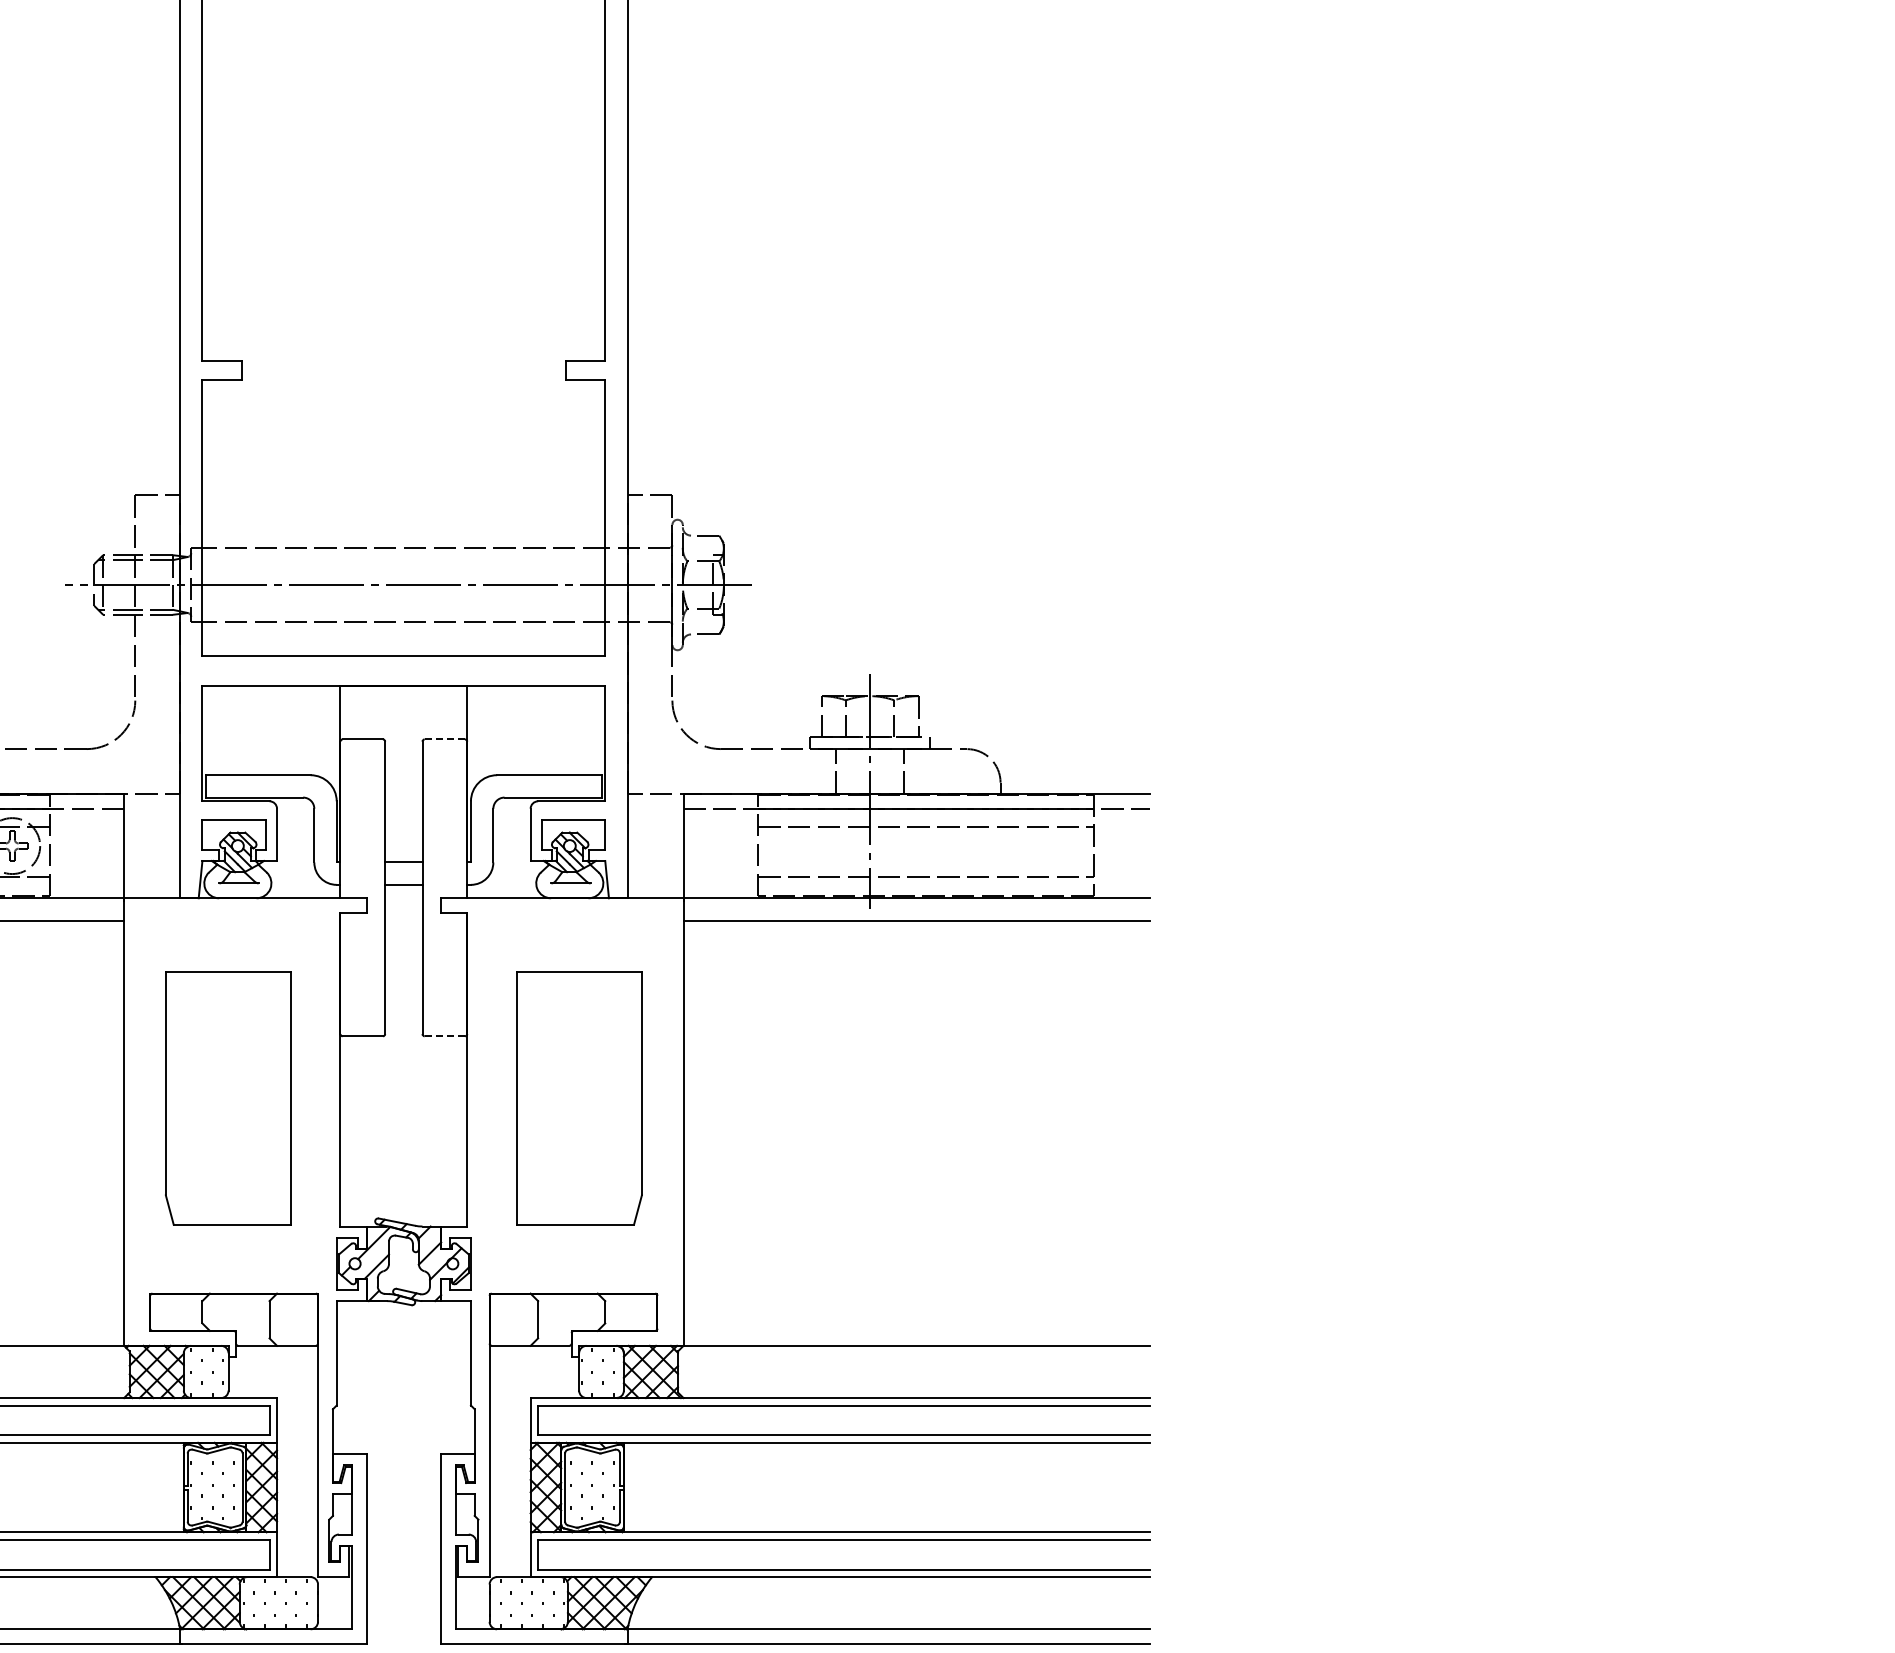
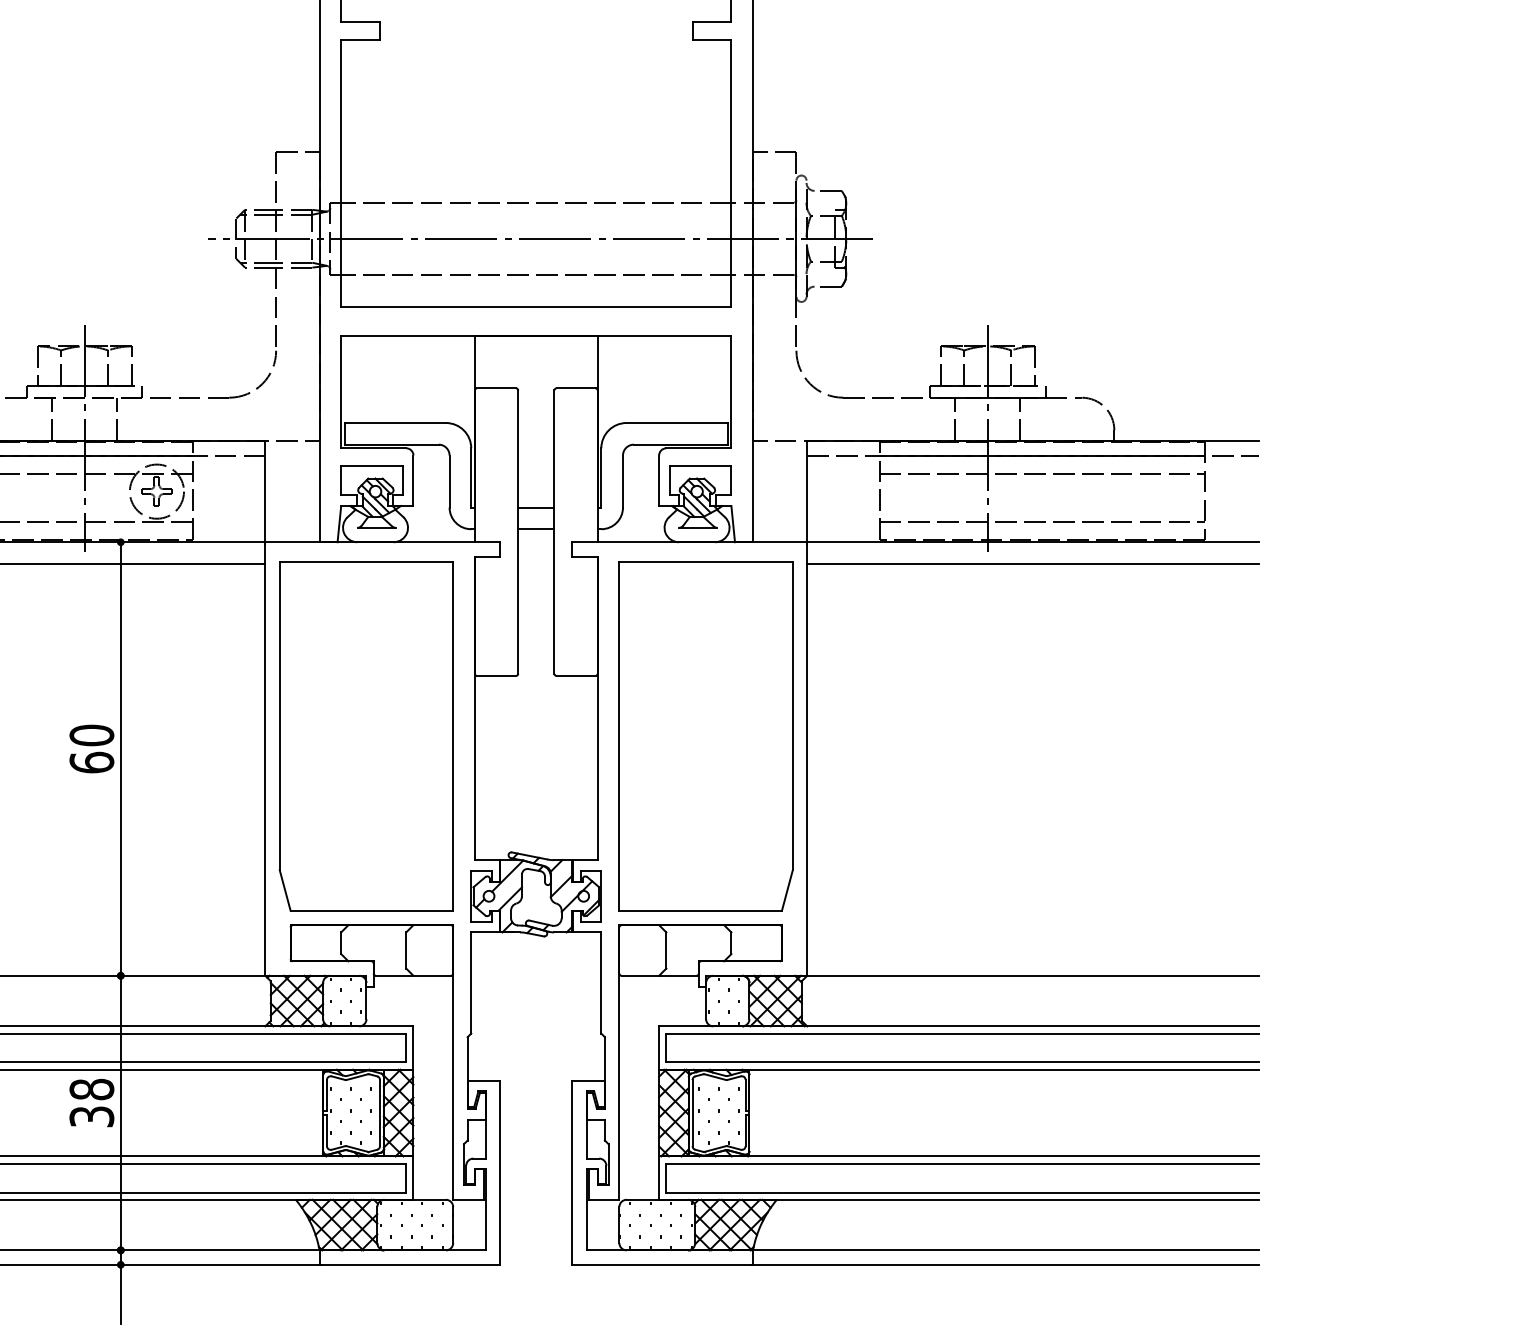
line: (444, 739) -> (575, 388), dashed -> solid
line: (445, 1036) -> (576, 676), dashed -> solid
part: (228, 1098) -> (366, 736), size x1.43
part: (579, 1098) -> (706, 736), size x1.43

